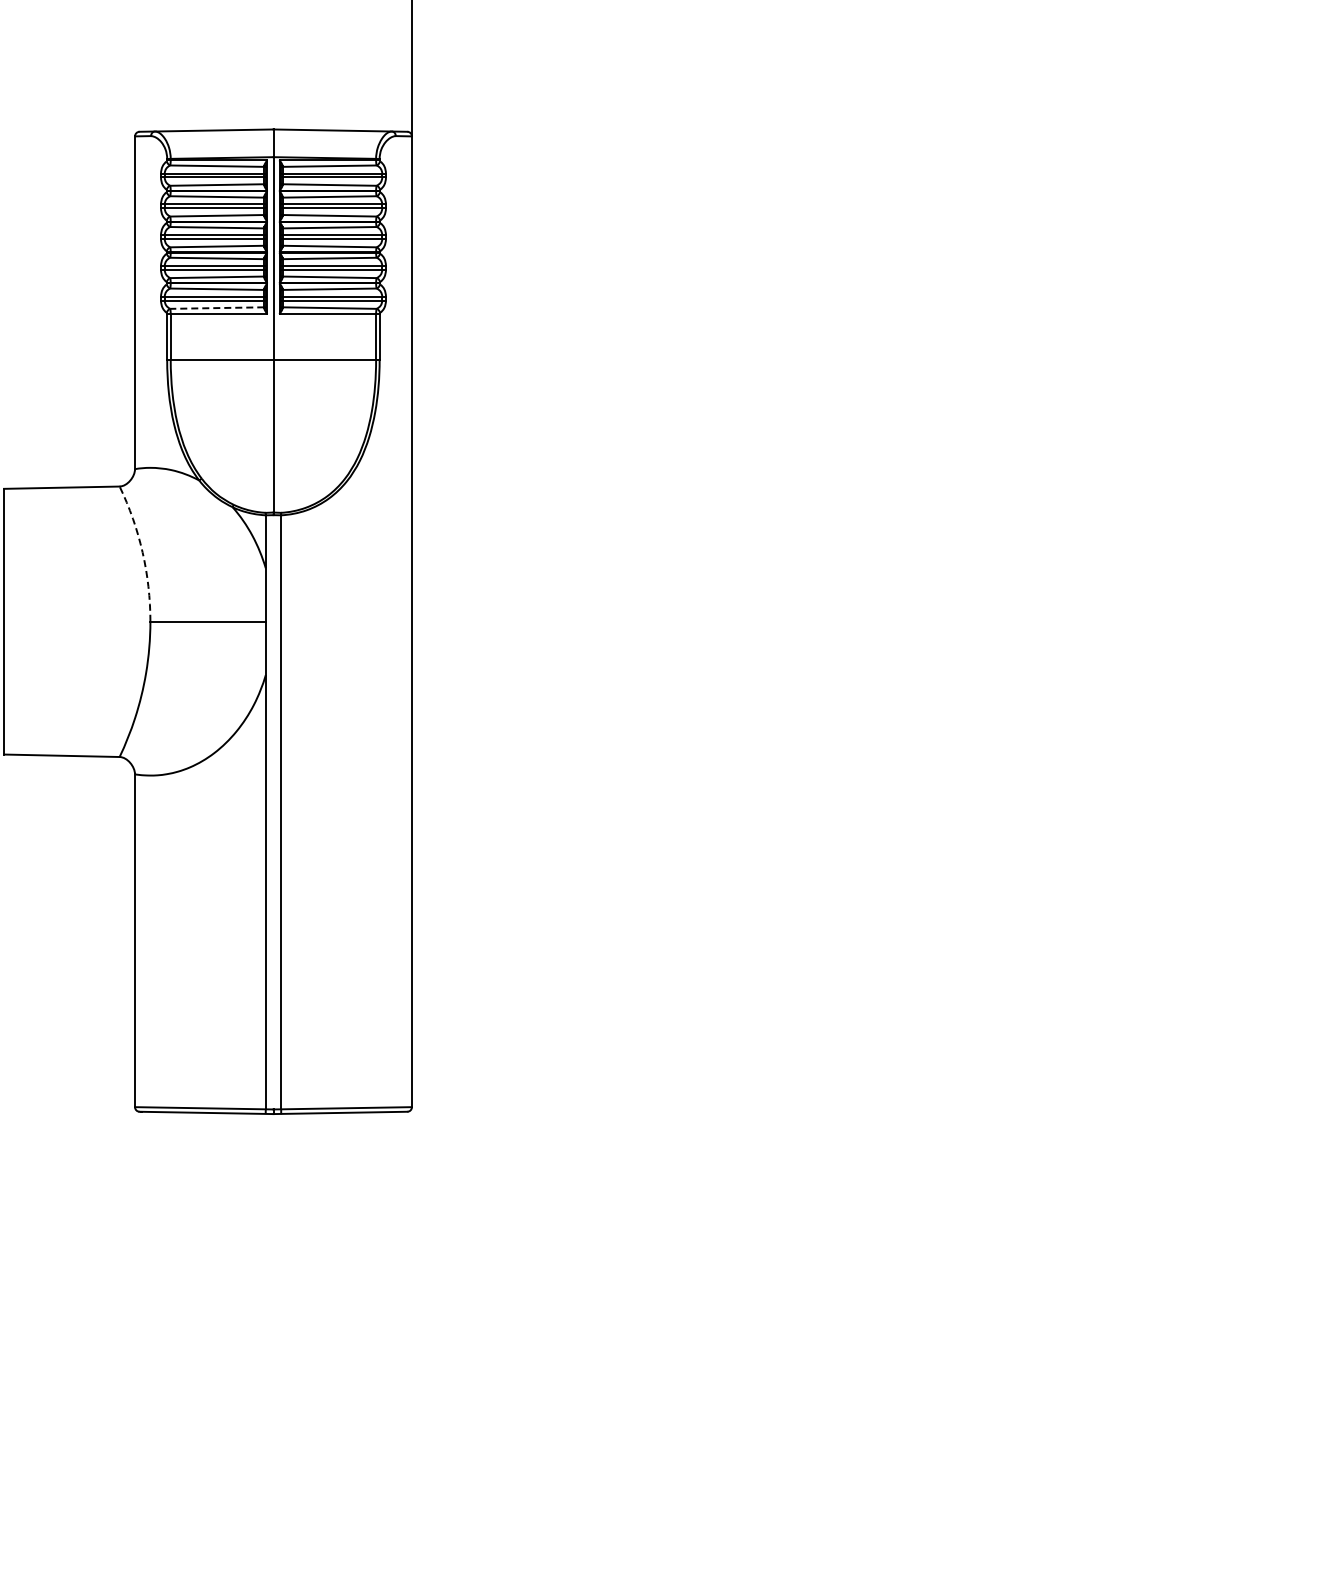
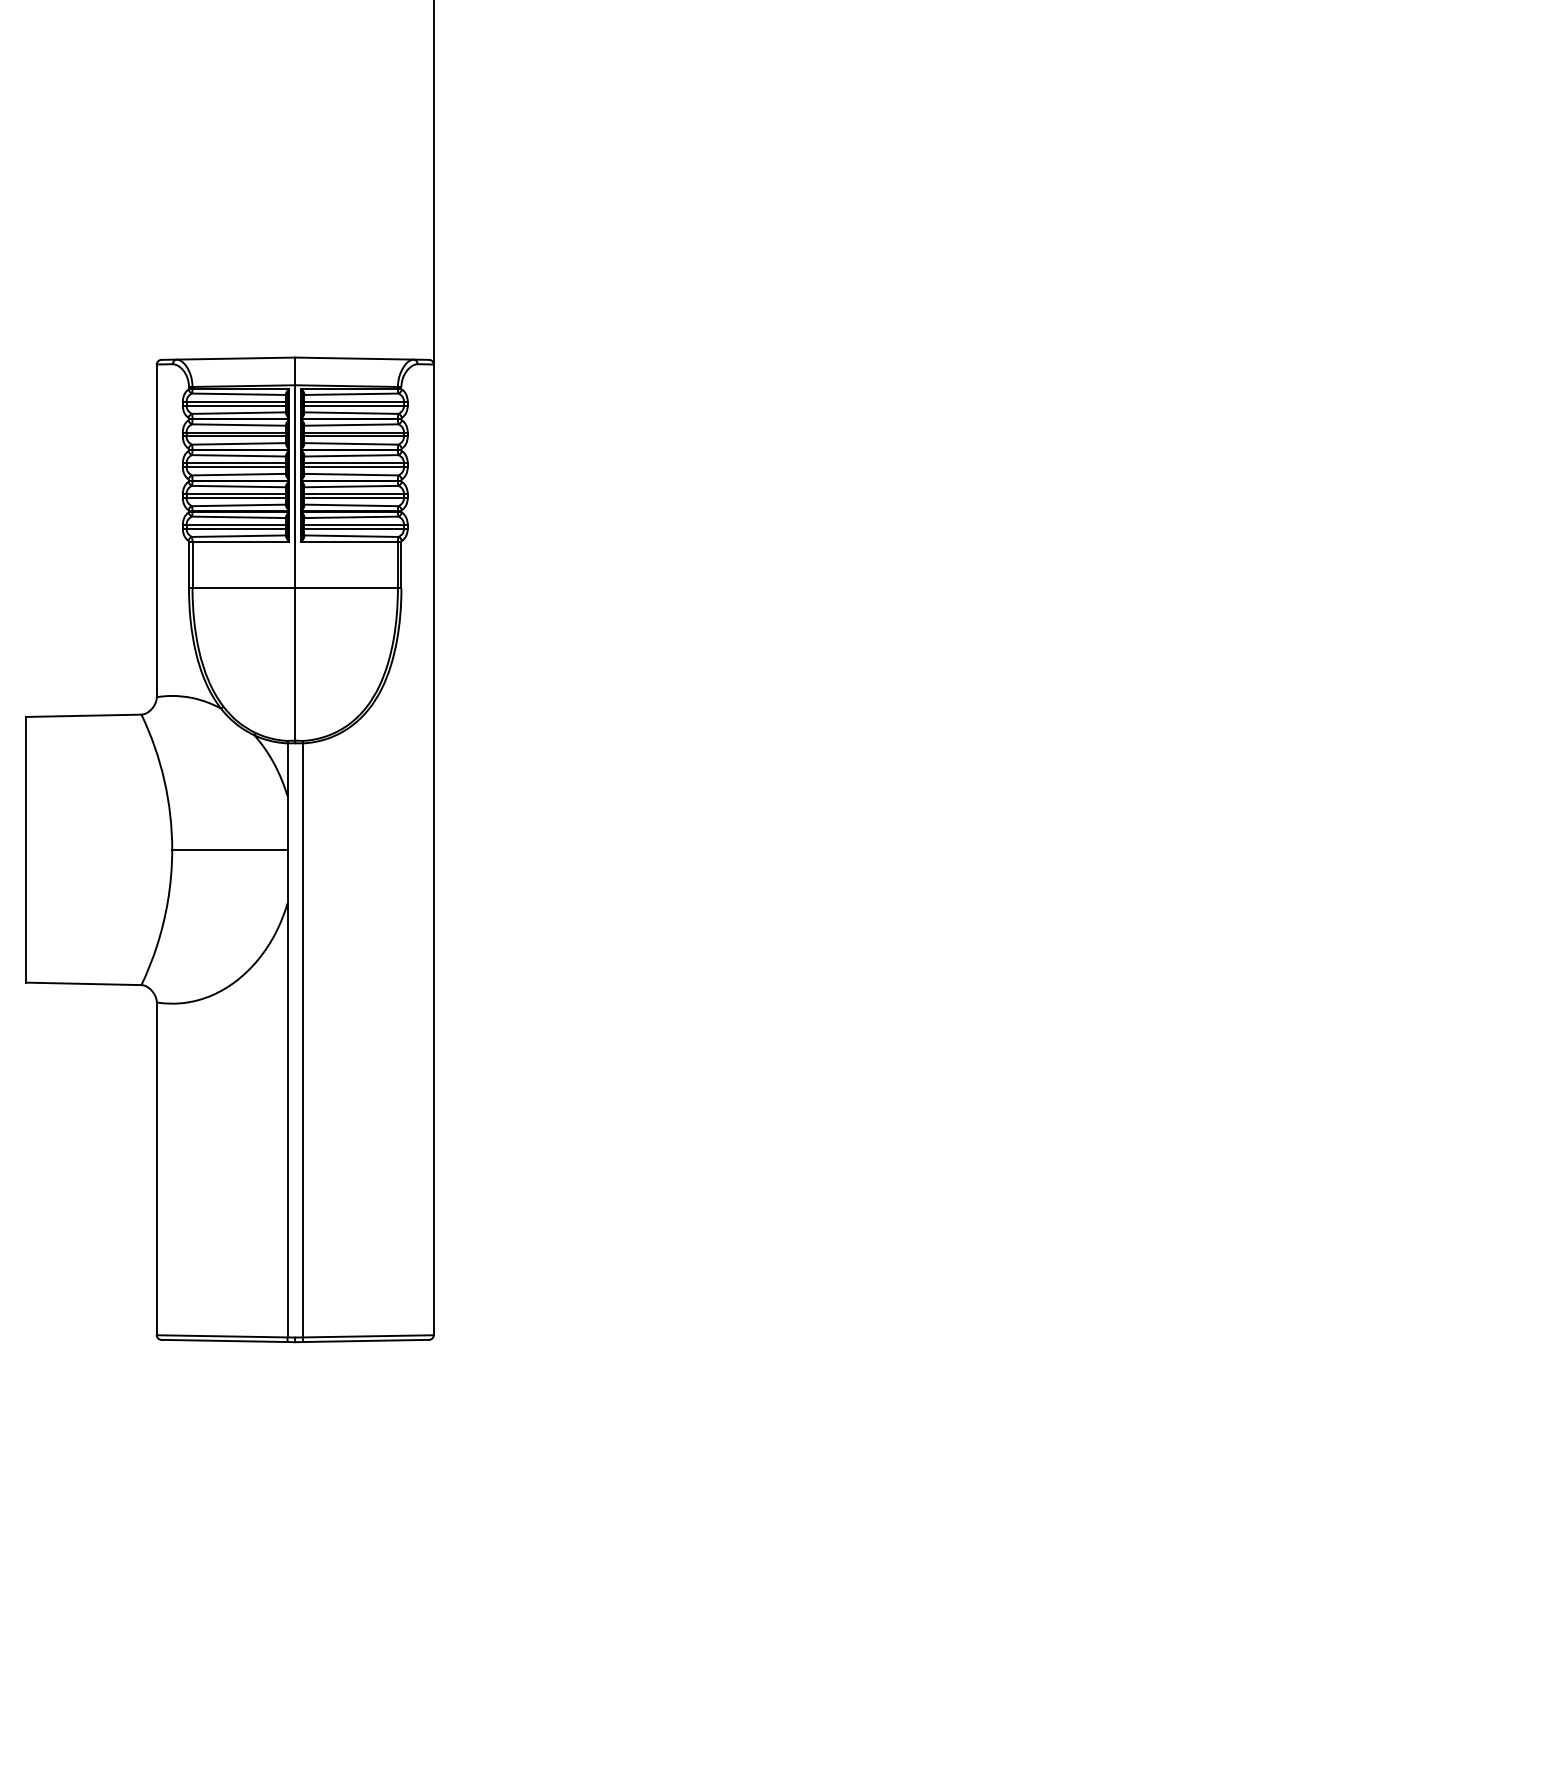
line: (216, 308) -> (238, 536), dashed -> solid
arc: (142, 552) -> (164, 780), dashed -> solid

